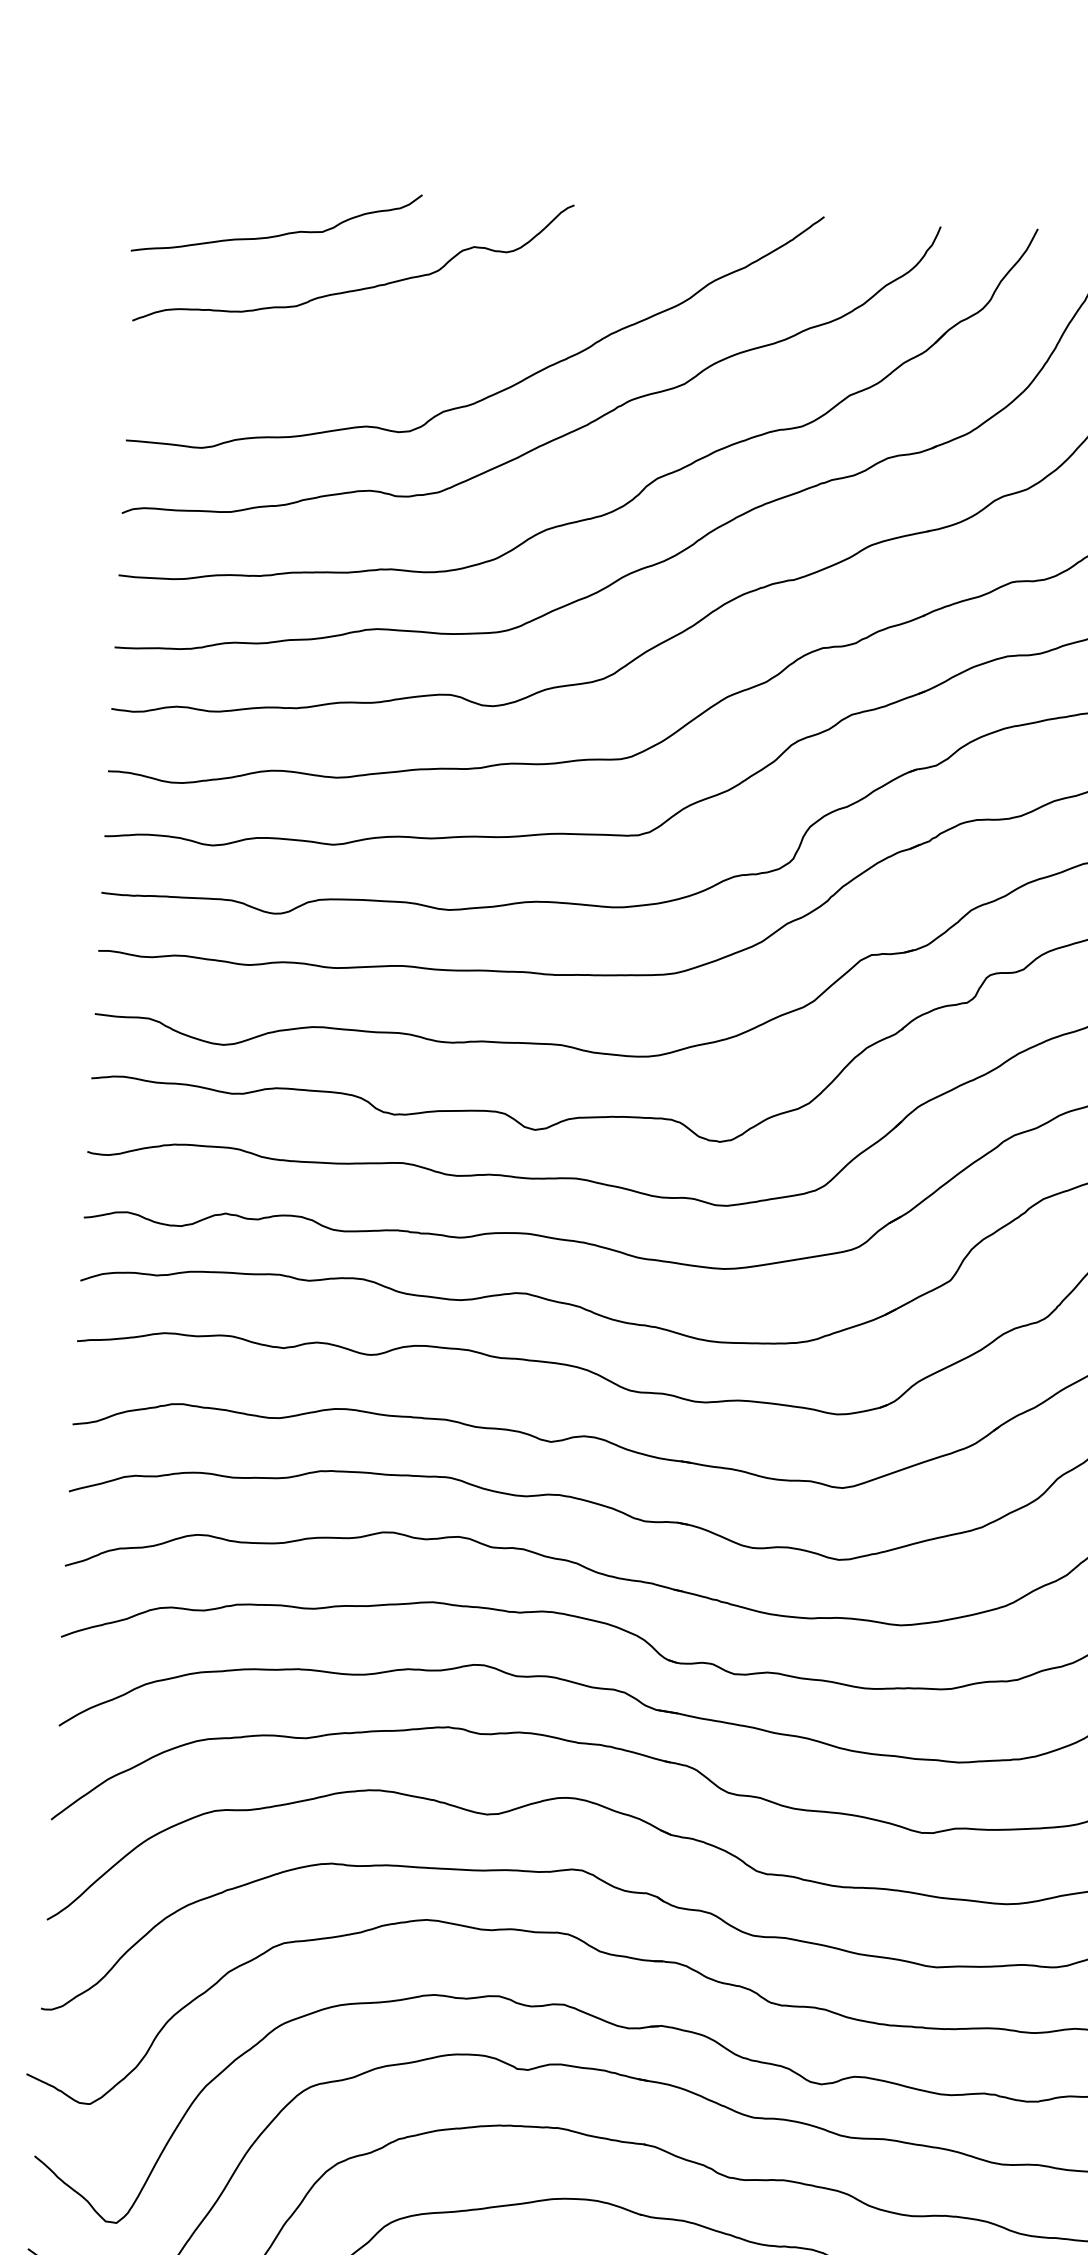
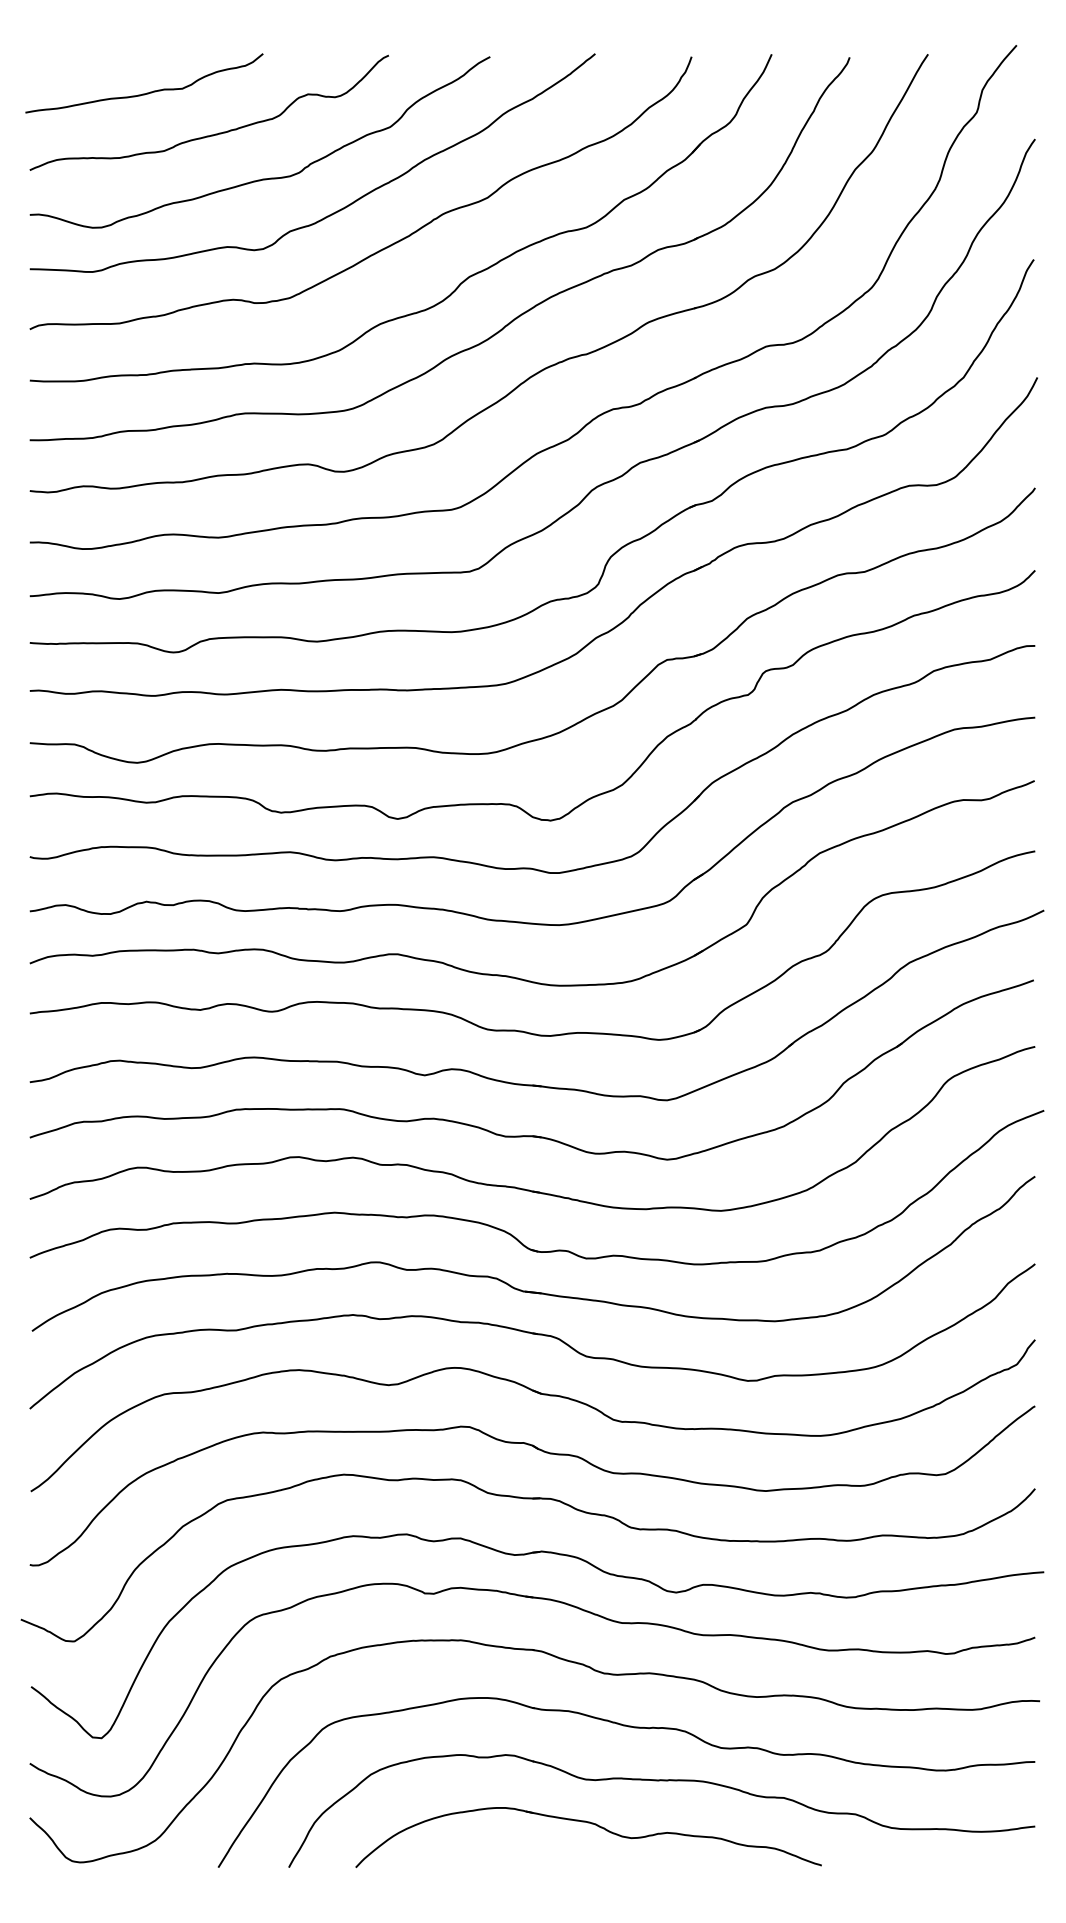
curve: (413, 345) -> (262, 178), added

